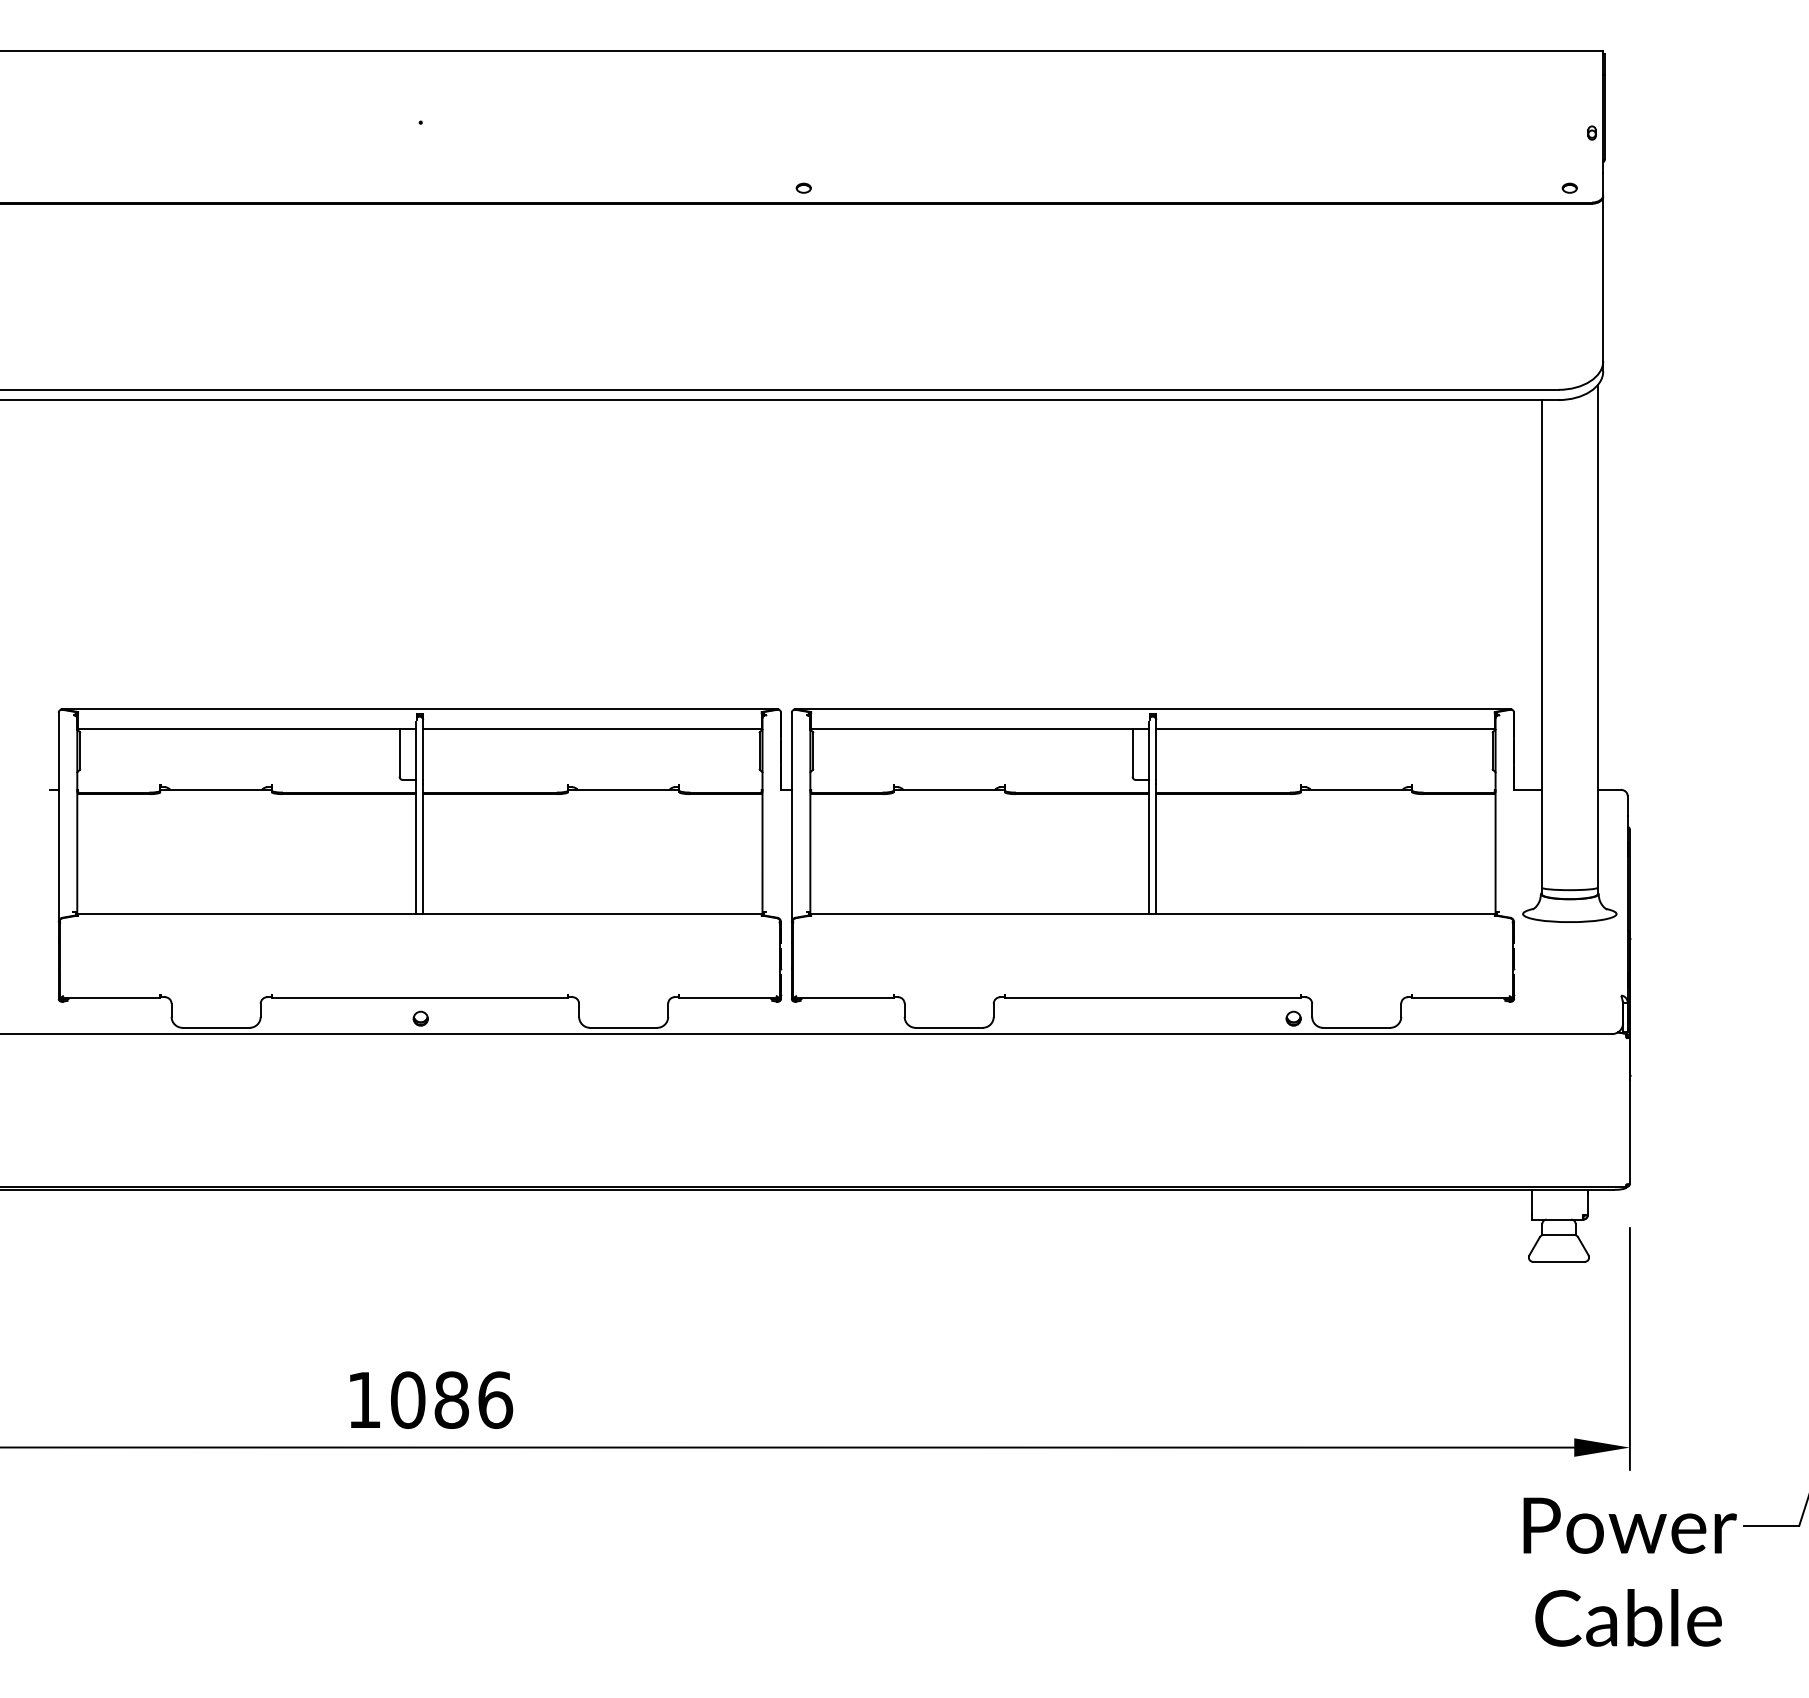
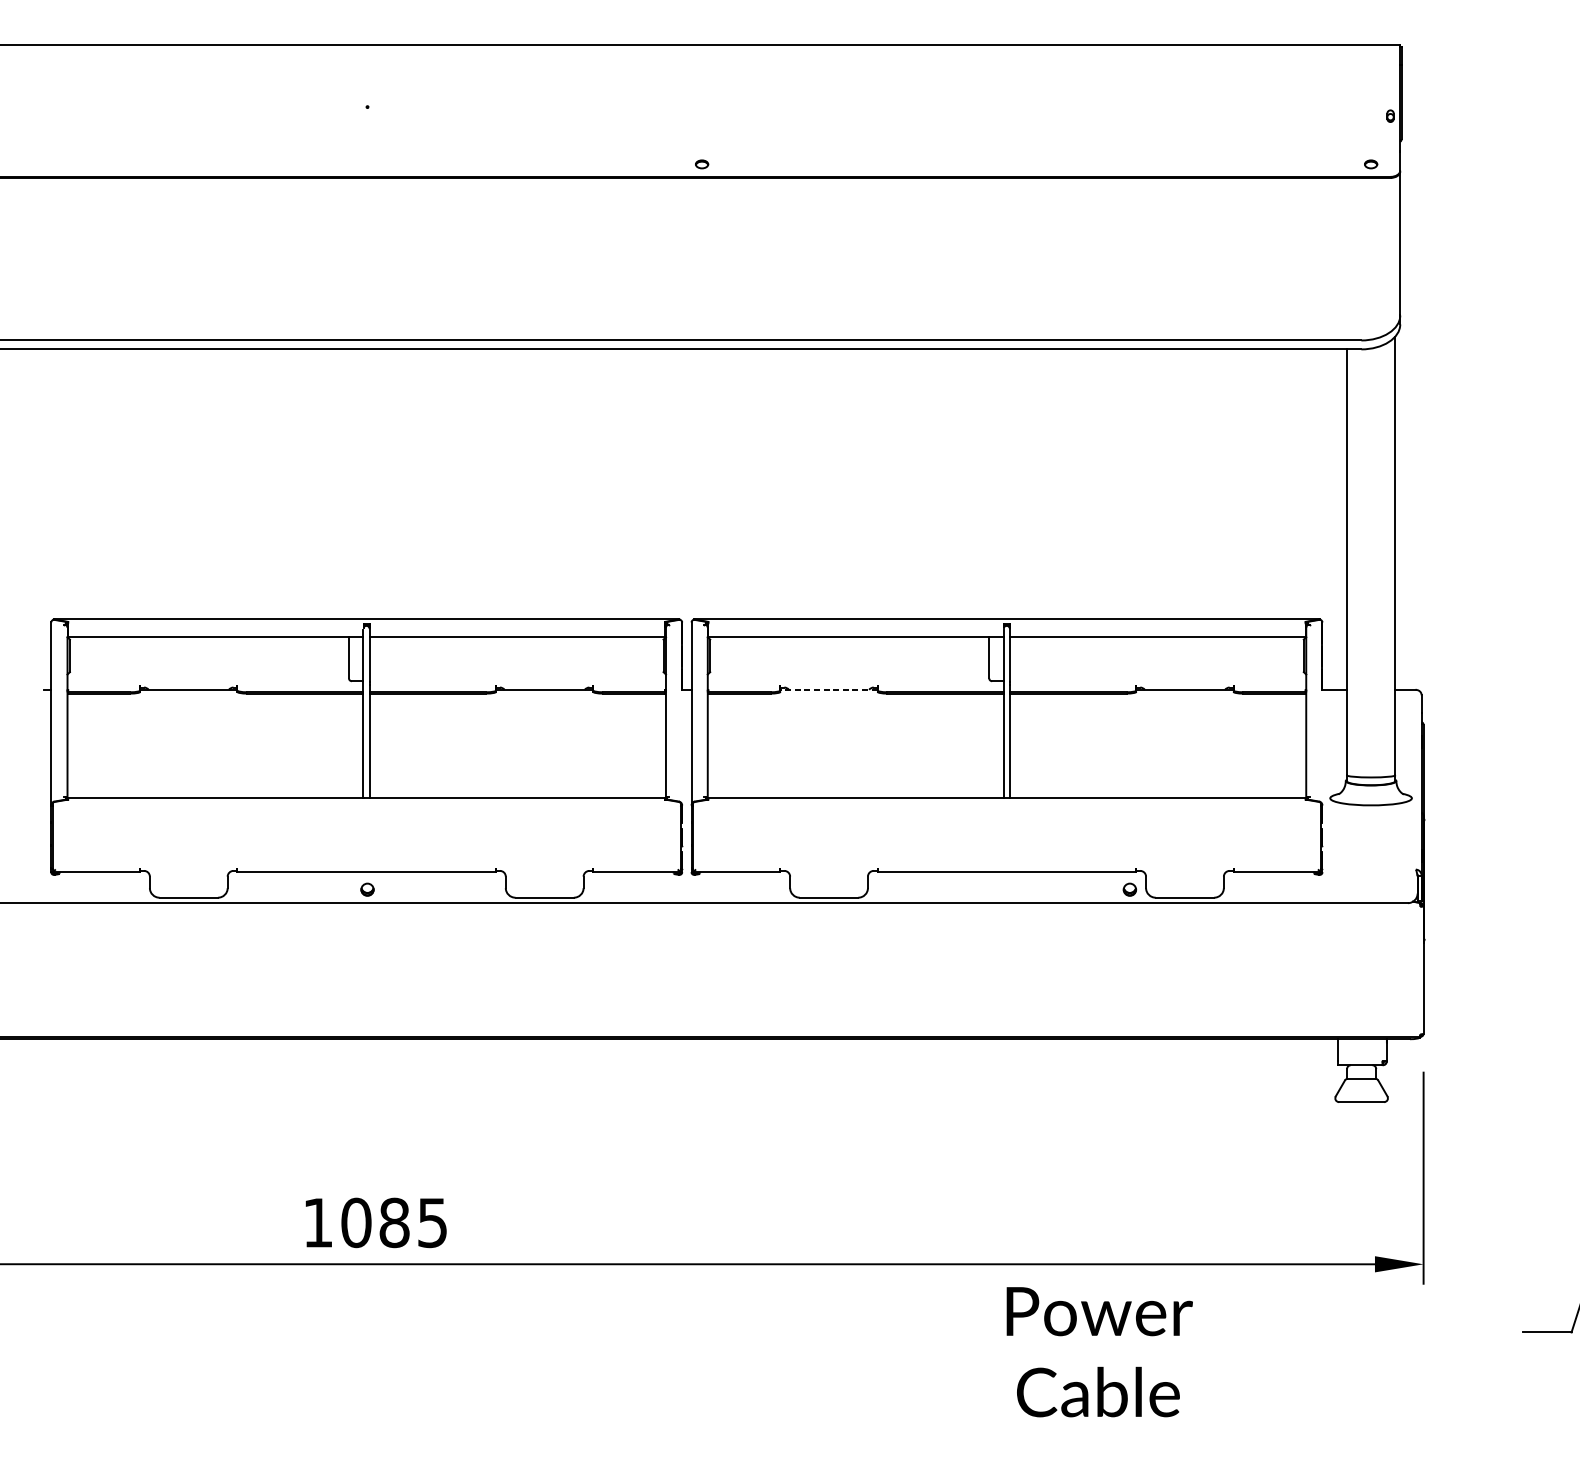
line: (949, 789) -> (829, 689), solid -> dashed
text: (495, 1399) -> (432, 1222), 1086 -> 1085
text: (1629, 1571) -> (1099, 1351), moved

